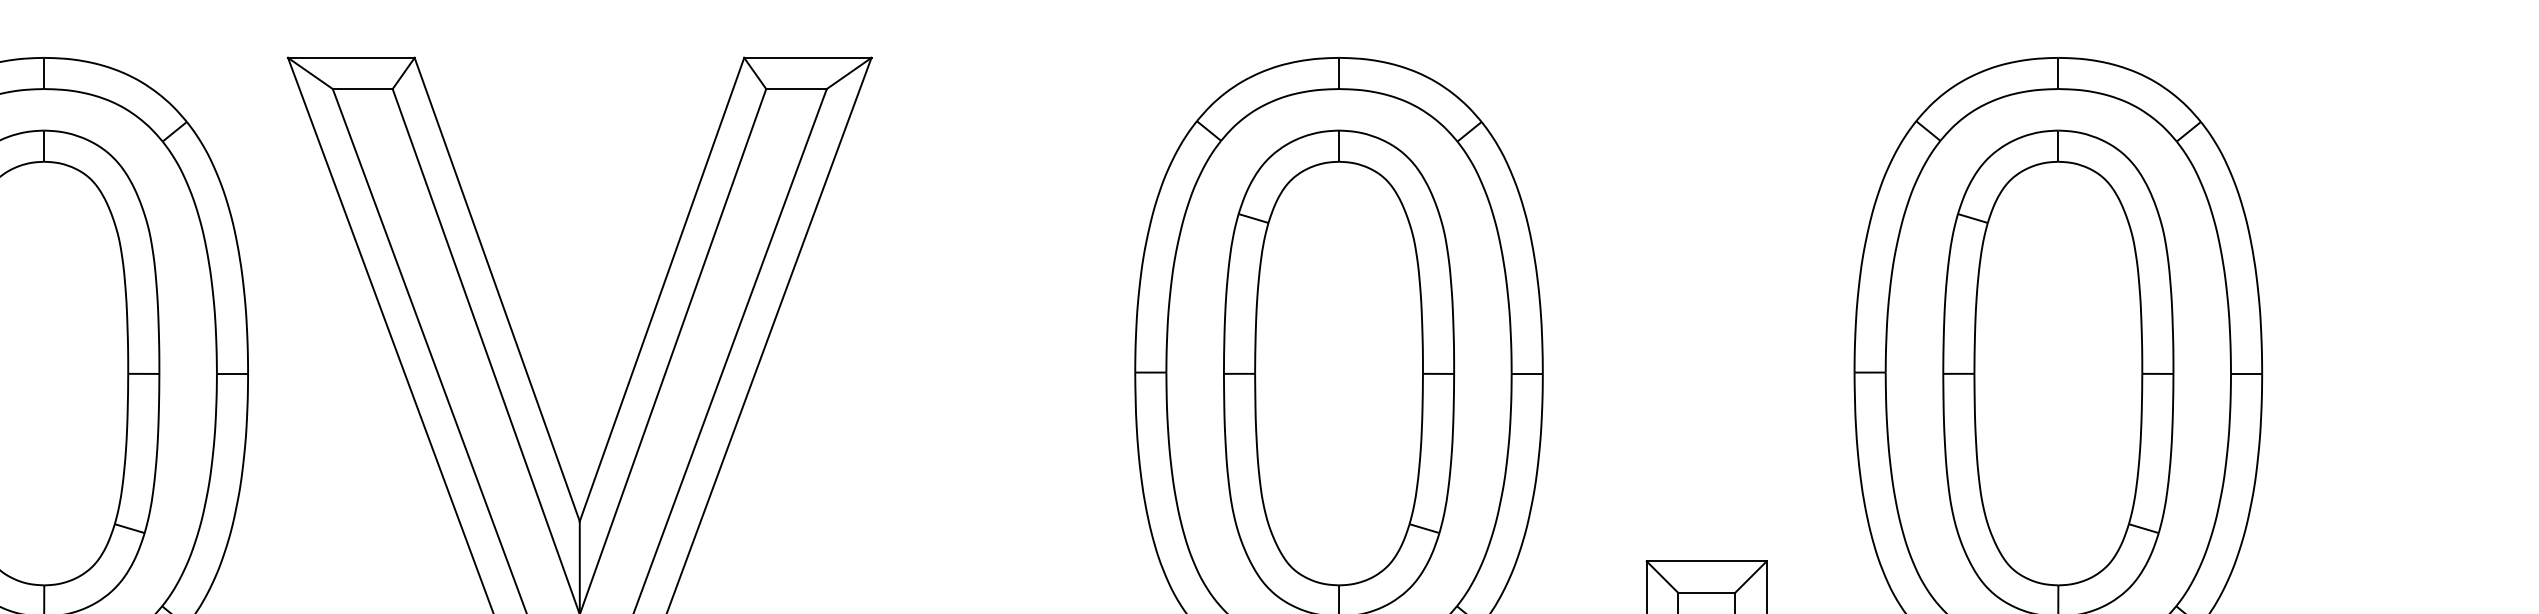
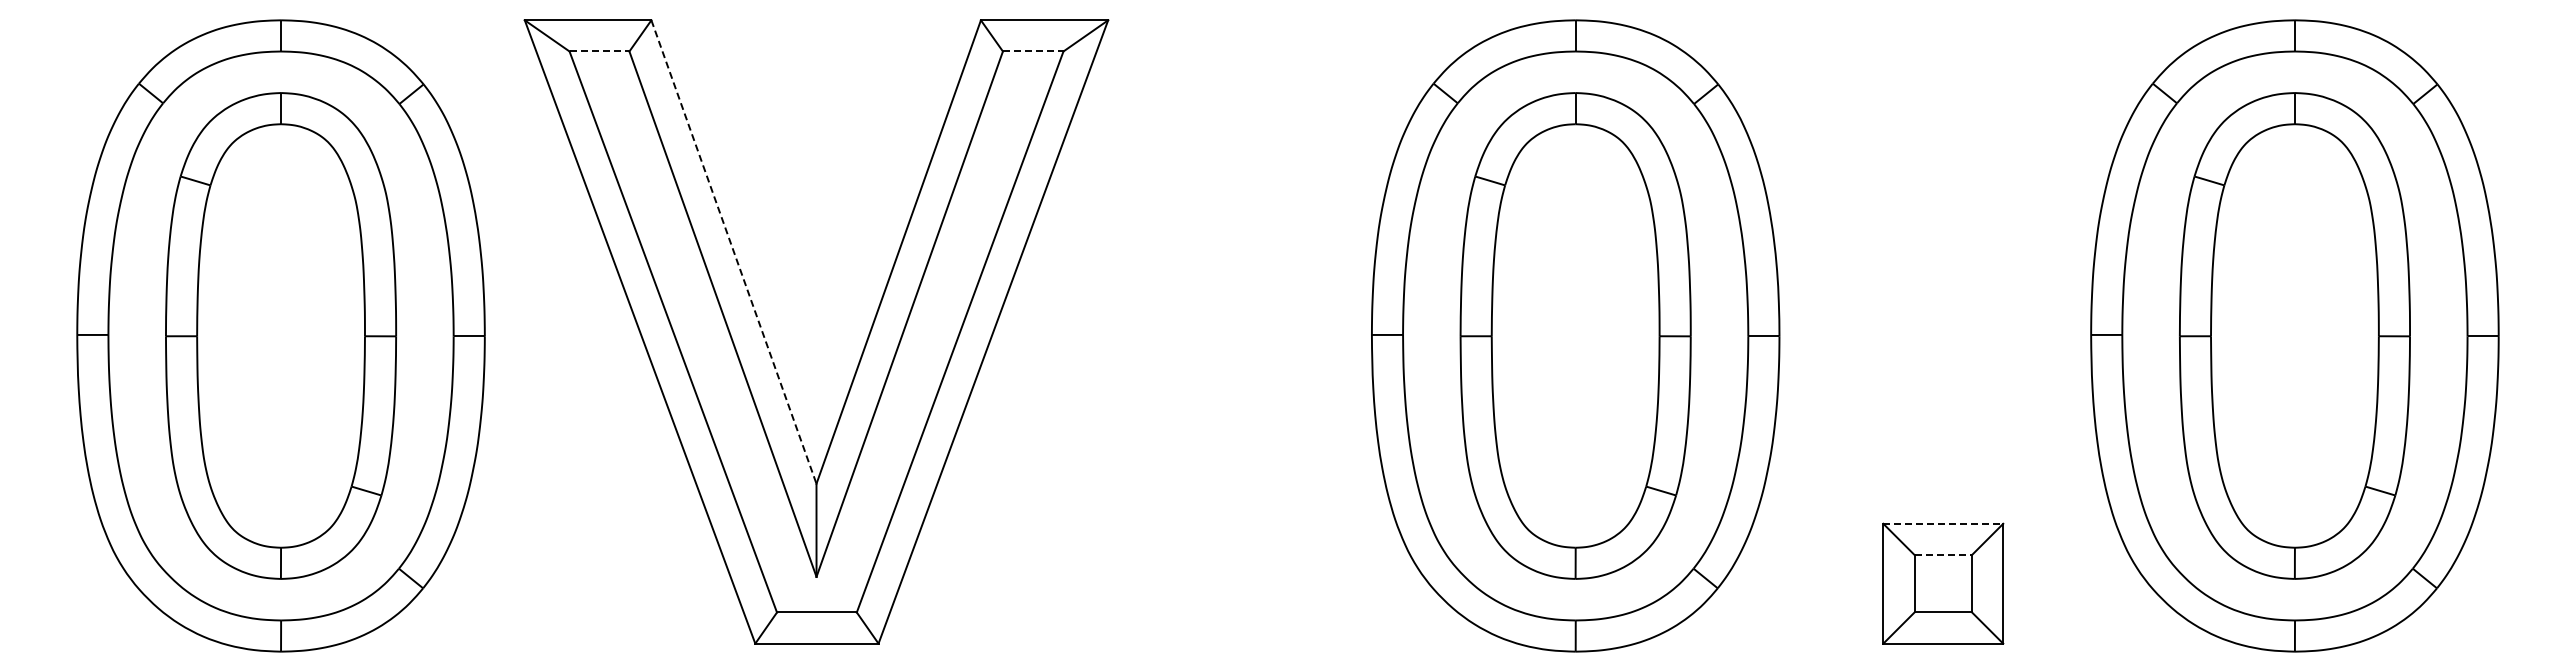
line: (362, 89) -> (599, 51), solid -> dashed
line: (796, 89) -> (1033, 51), solid -> dashed
line: (497, 290) -> (734, 252), solid -> dashed
line: (1706, 561) -> (1943, 523), solid -> dashed
line: (1706, 592) -> (1943, 554), solid -> dashed

